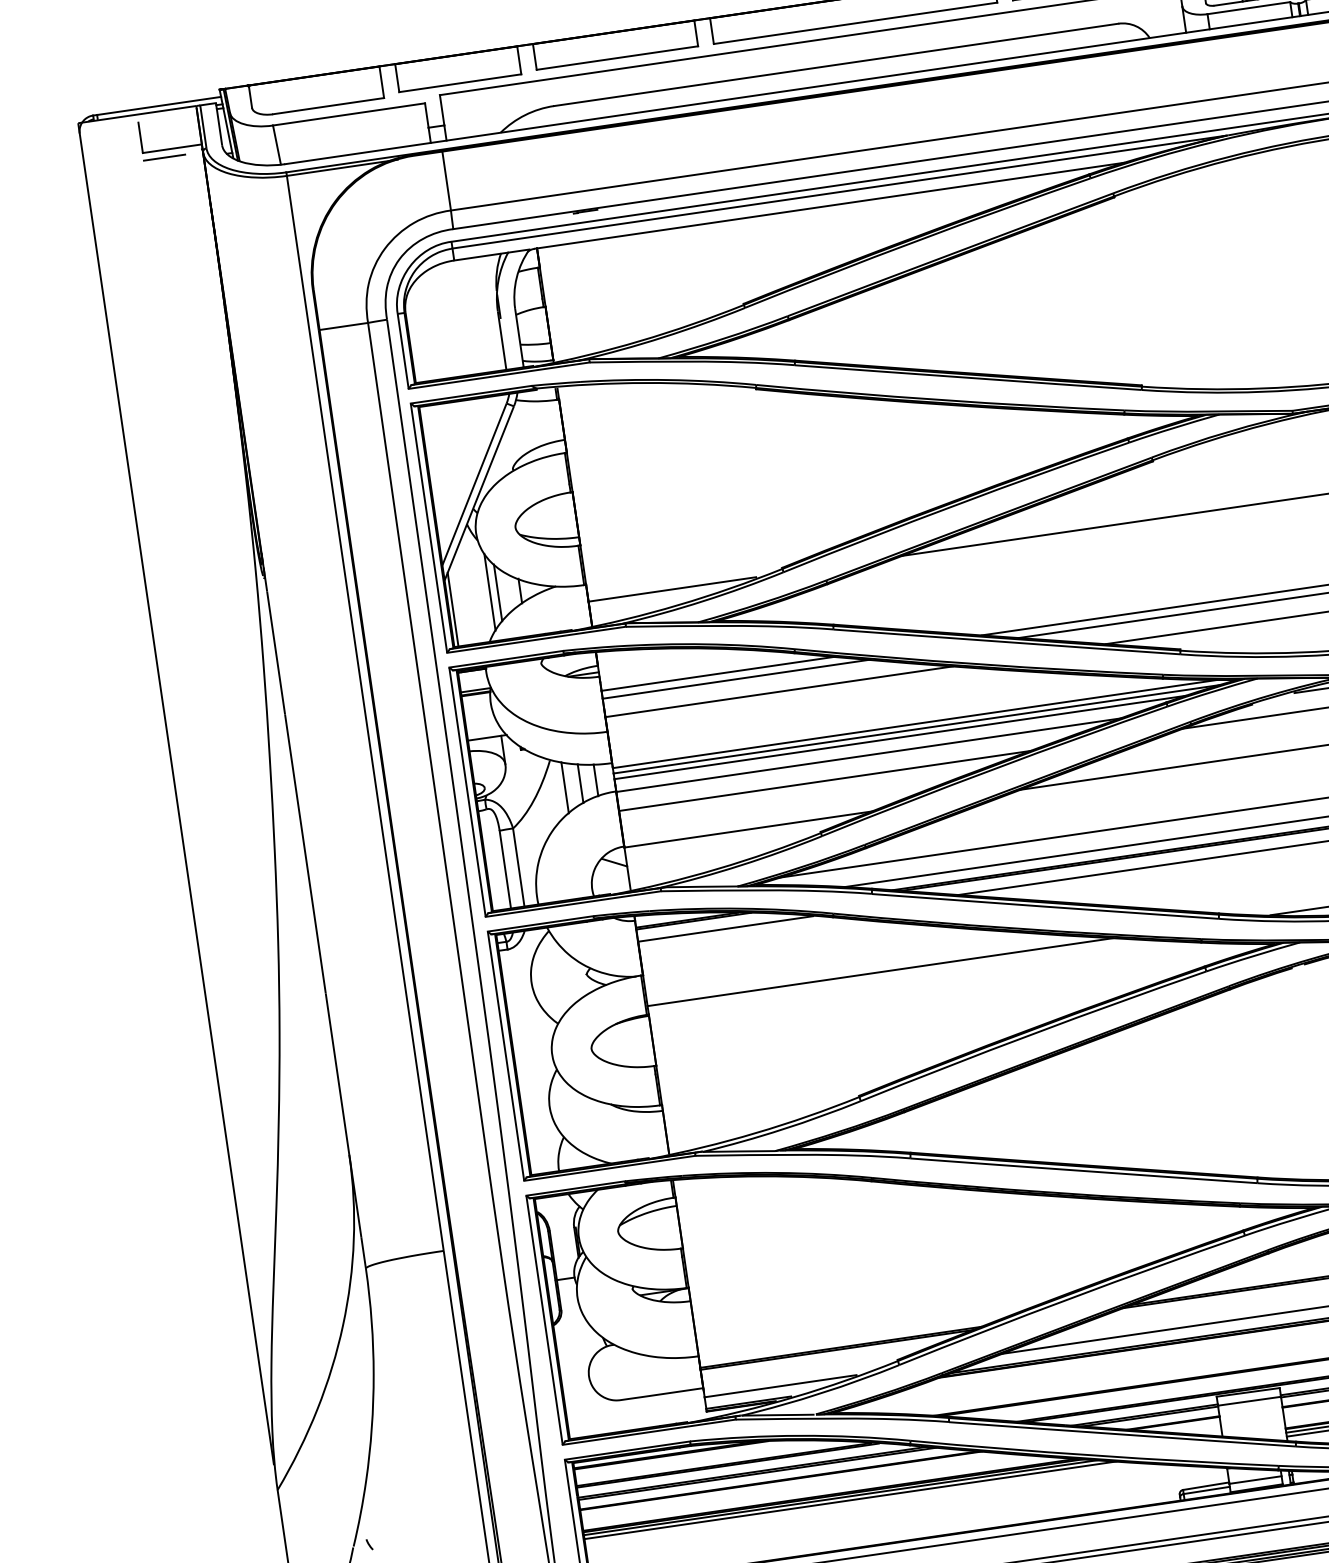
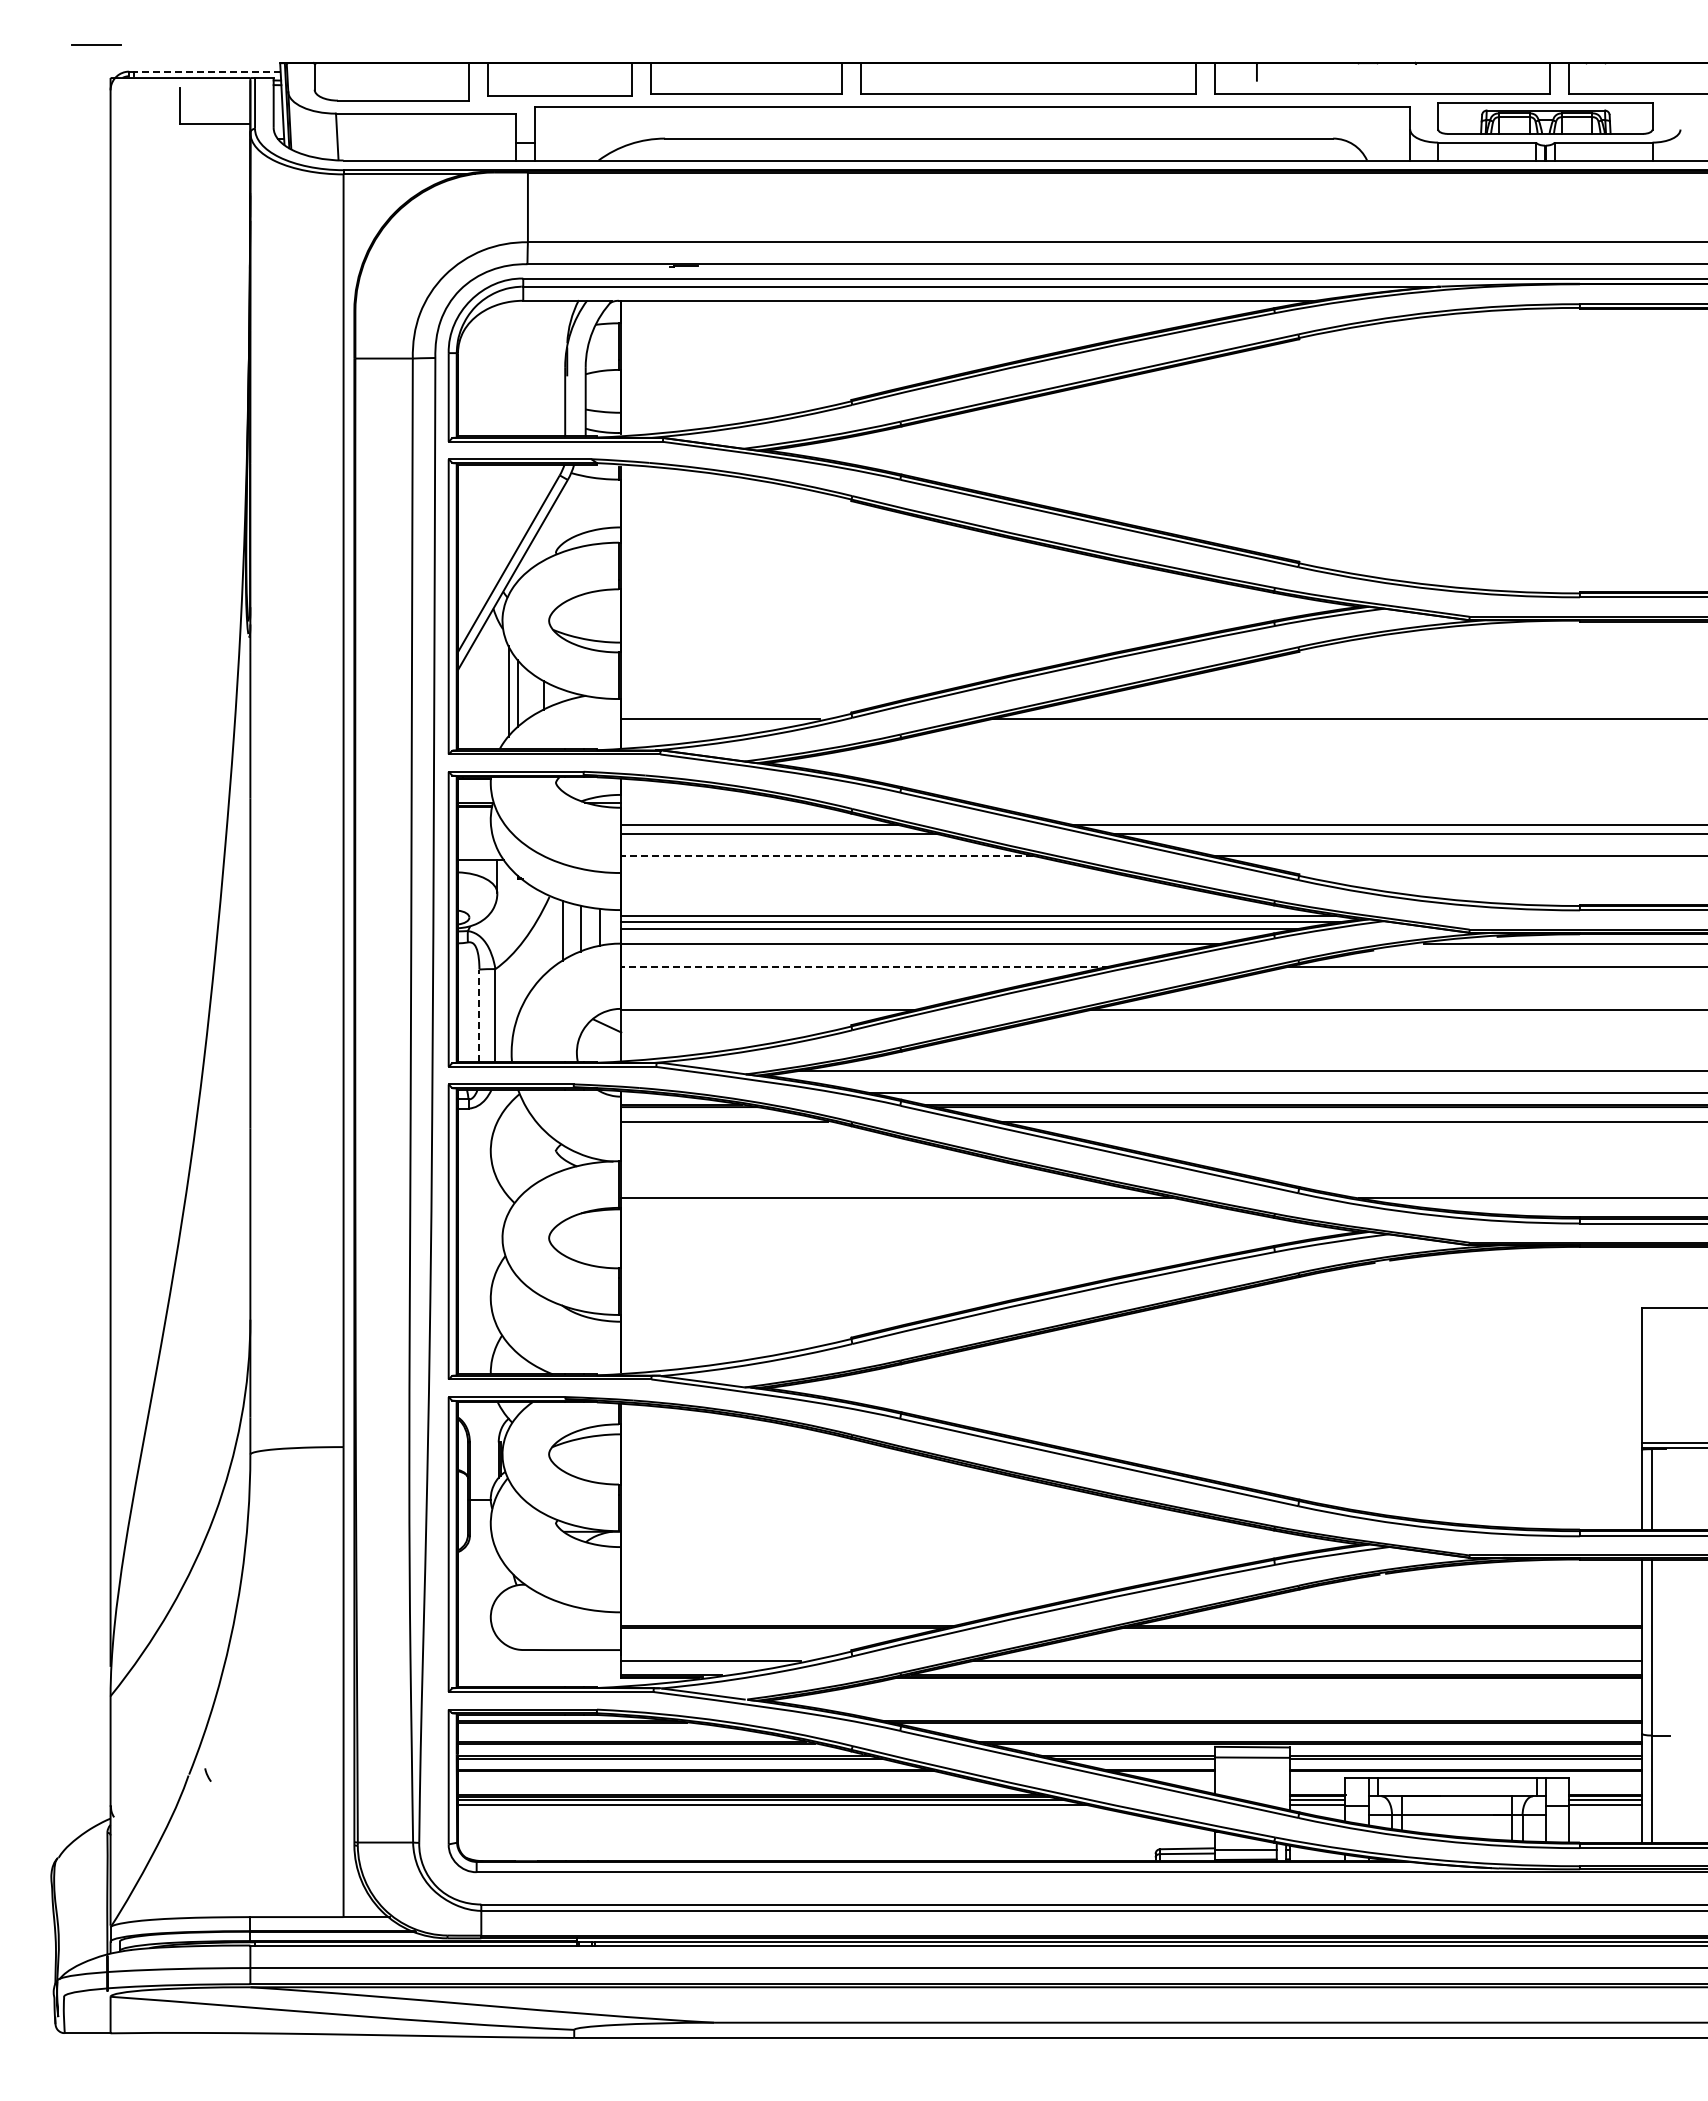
line: (158, 105) -> (206, 71), solid -> dashed
line: (164, 157) -> (96, 44), moved
line: (452, 609) -> (462, 704), removed
line: (778, 691) -> (826, 855), solid -> dashed
line: (825, 780) -> (865, 966), solid -> dashed
line: (505, 869) -> (479, 1015), solid -> dashed

